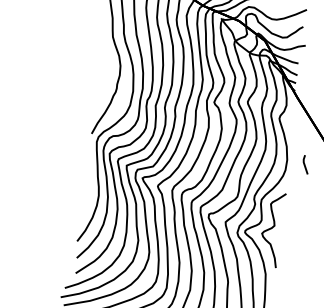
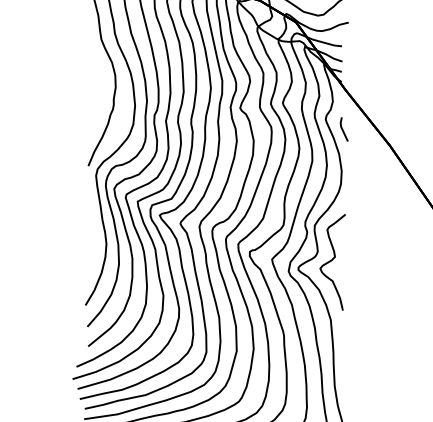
line: (305, 164) -> (343, 129), moved

